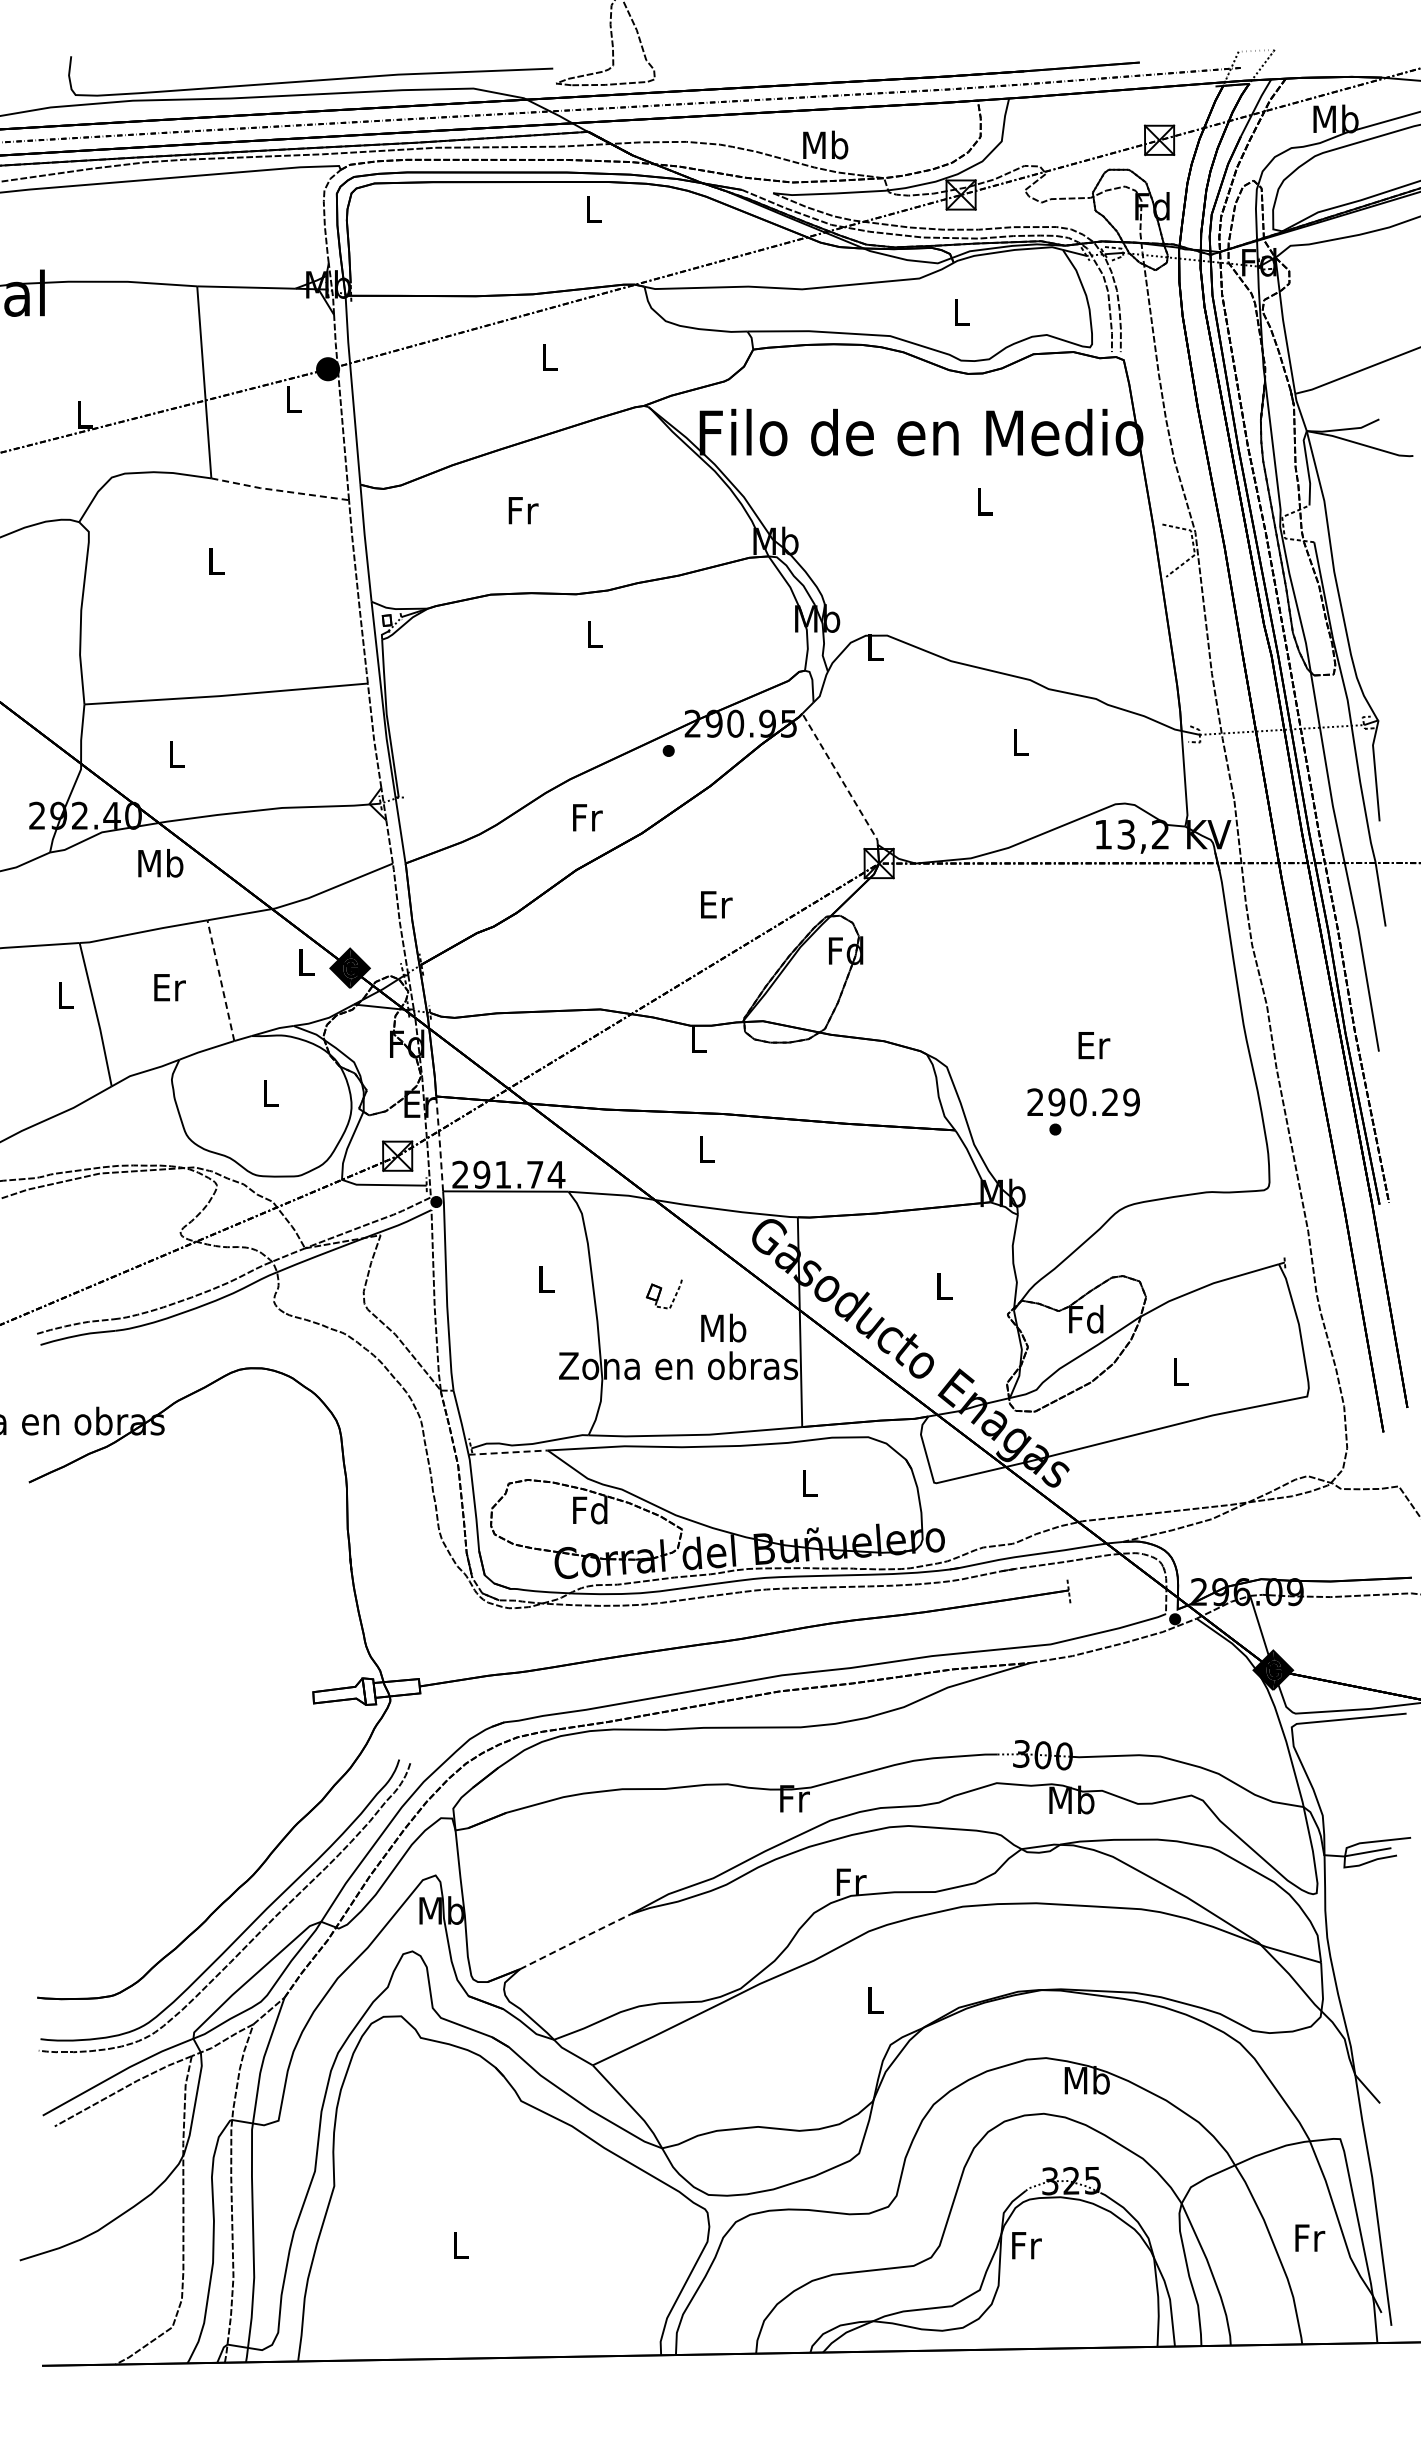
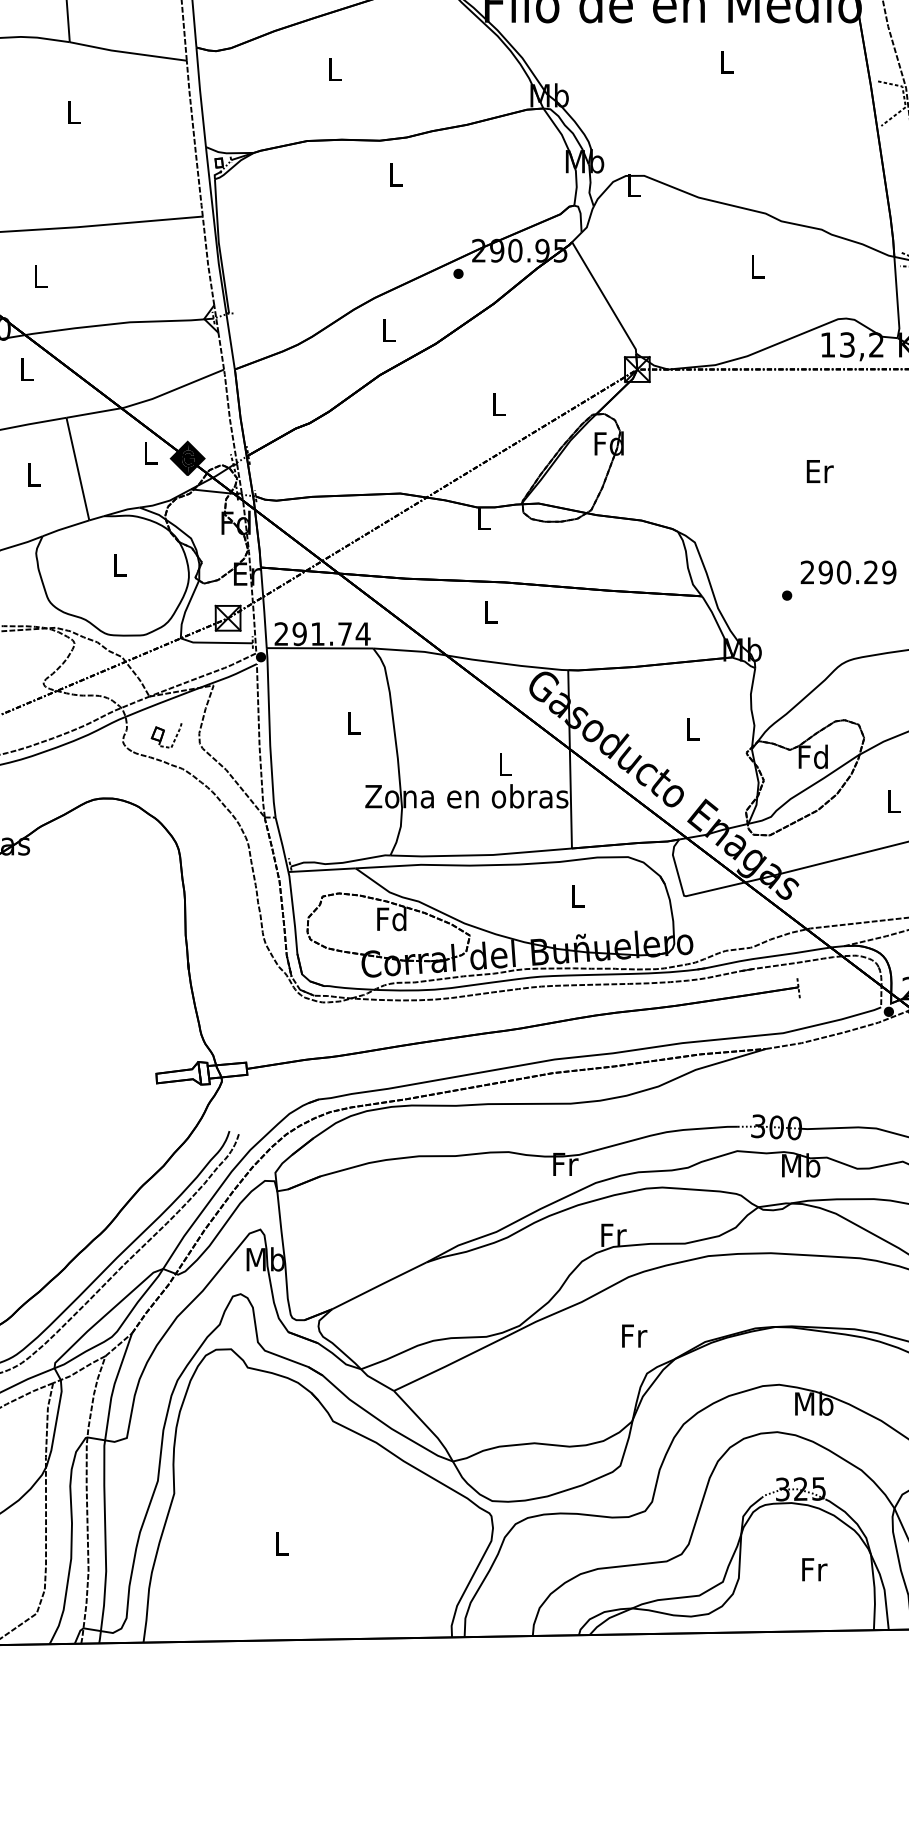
line: (280, 490) -> (128, 52), dashed -> solid
text: (523, 510) -> (335, 69), Fr -> L
line: (841, 778) -> (605, 297), dashed -> solid
text: (587, 817) -> (389, 330), Fr -> L
text: (160, 863) -> (26, 369), Mb -> L
text: (716, 904) -> (499, 404), Er -> L
line: (220, 980) -> (77, 468), dashed -> solid
text: (169, 987) -> (34, 474), Er -> L
text: (1094, 1045) -> (820, 471), moved
text: (1083, 1102) -> (848, 572), moved
line: (439, 1143) -> (263, 607), dashed -> solid
part: (663, 1294) -> (165, 735), moved
text: (723, 1327) -> (505, 763), Mb -> L
line: (508, 1452) -> (322, 870), dashed -> solid
line: (576, 1941) -> (380, 1285), dashed -> solid
text: (875, 2000) -> (634, 1335), L -> Fr
text: (1026, 2245) -> (814, 1569), moved

